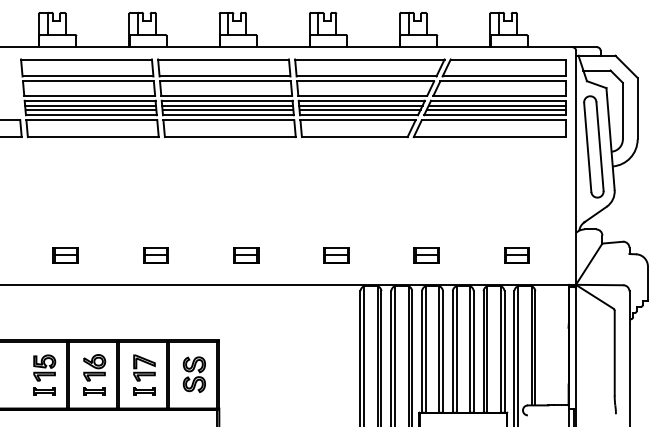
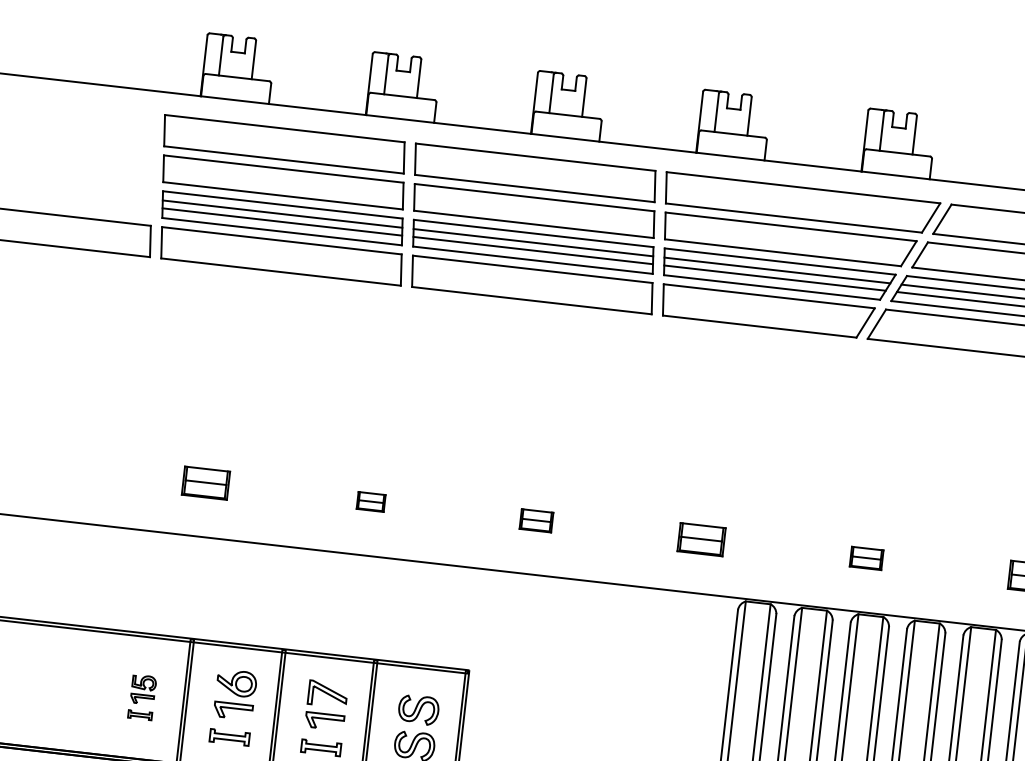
part: (155, 255) -> (370, 501), size x0.6
part: (246, 255) -> (536, 520), size x0.7
part: (426, 255) -> (866, 558), size x0.7
part: (44, 374) -> (142, 696), size x0.6

